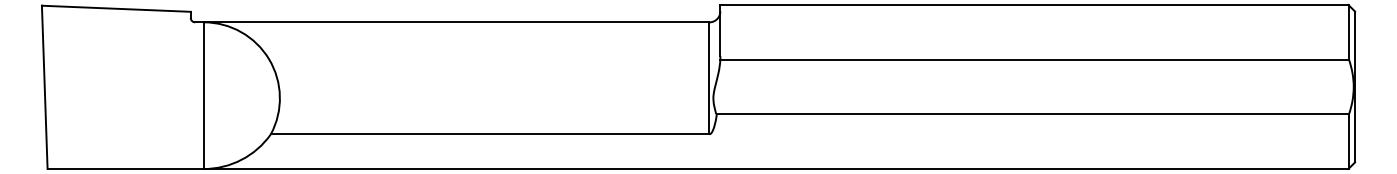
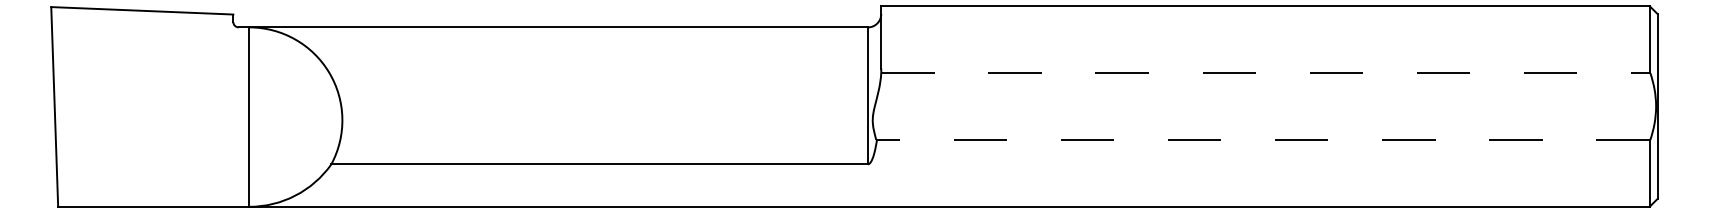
line: (1034, 60) -> (1265, 73), solid -> dashed
line: (1031, 113) -> (1262, 139), solid -> dashed

